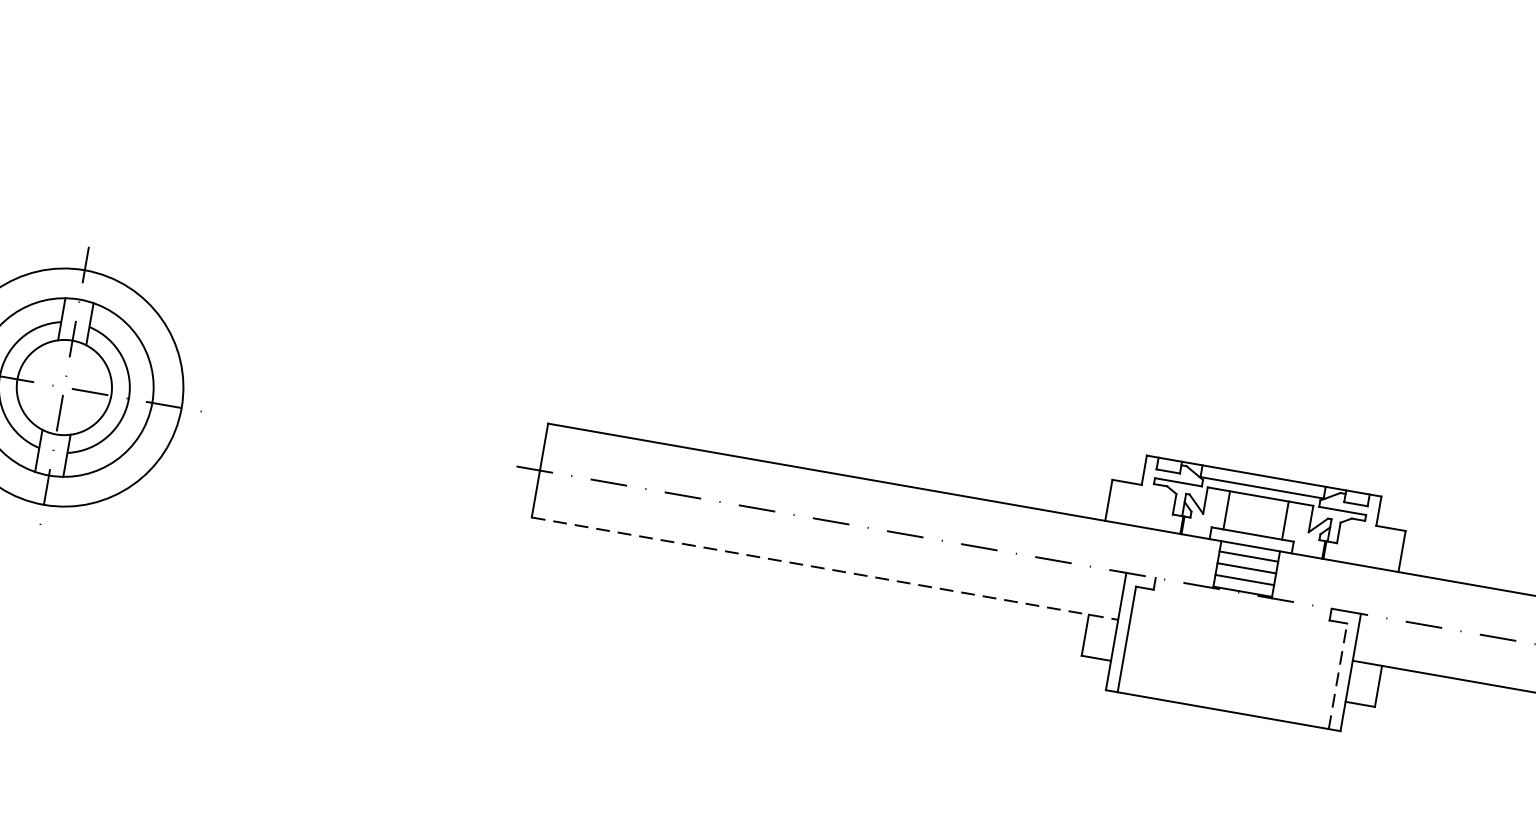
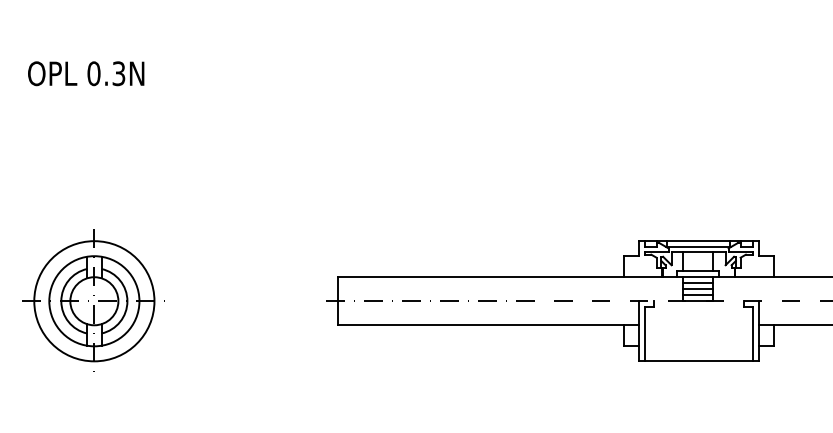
line: (825, 569) -> (488, 325), dashed -> solid
line: (1337, 674) -> (752, 333), dashed -> solid

